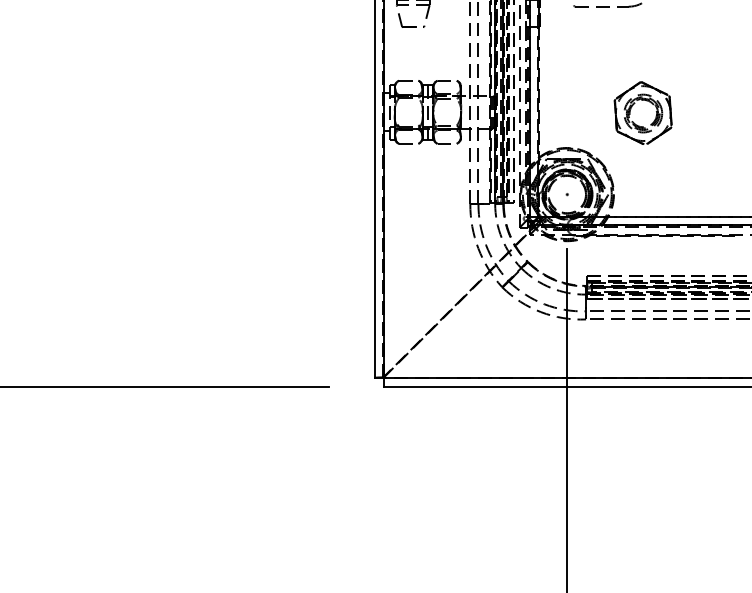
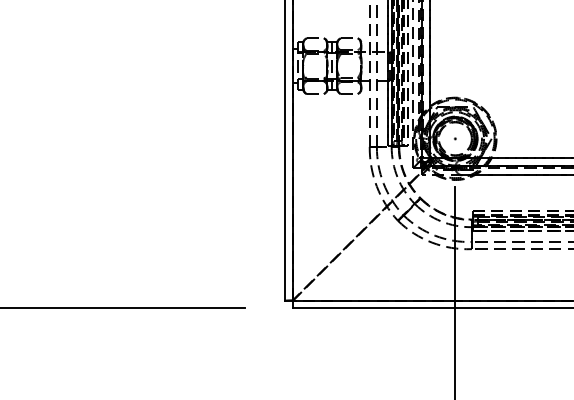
part: (632, 107) -> (512, 61), removed

